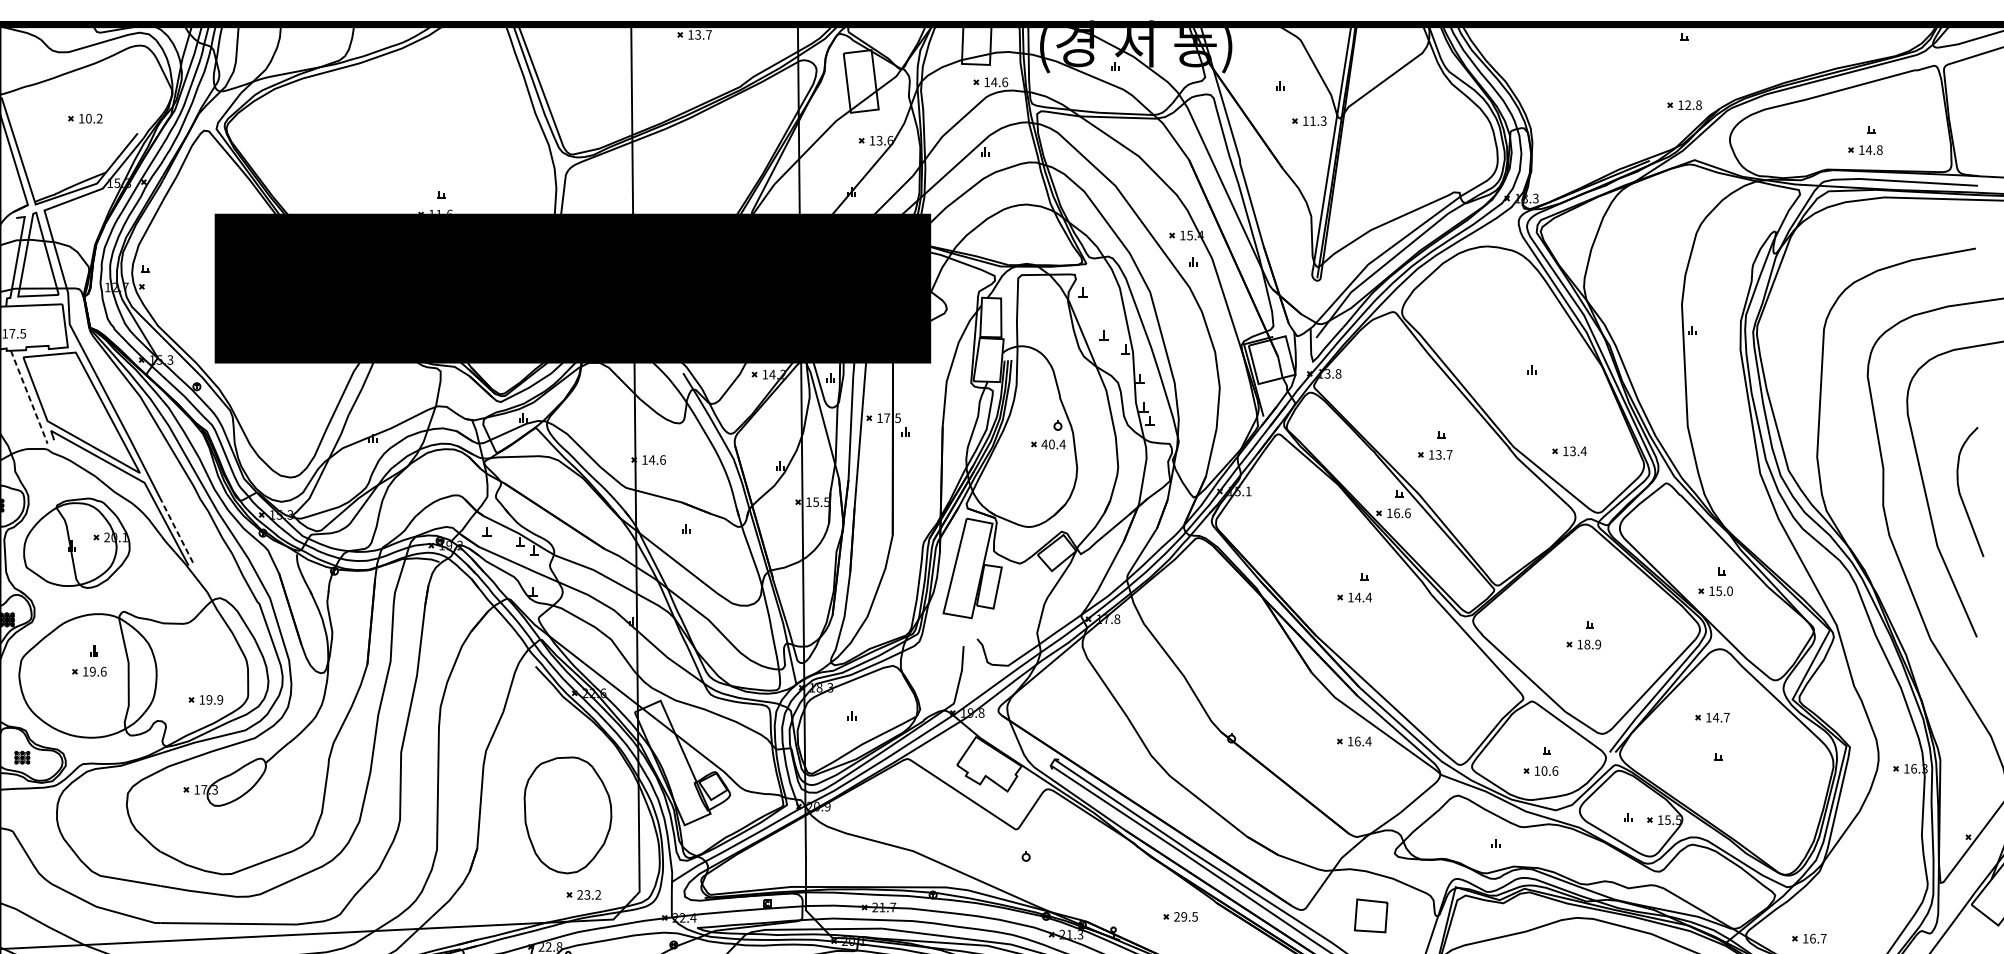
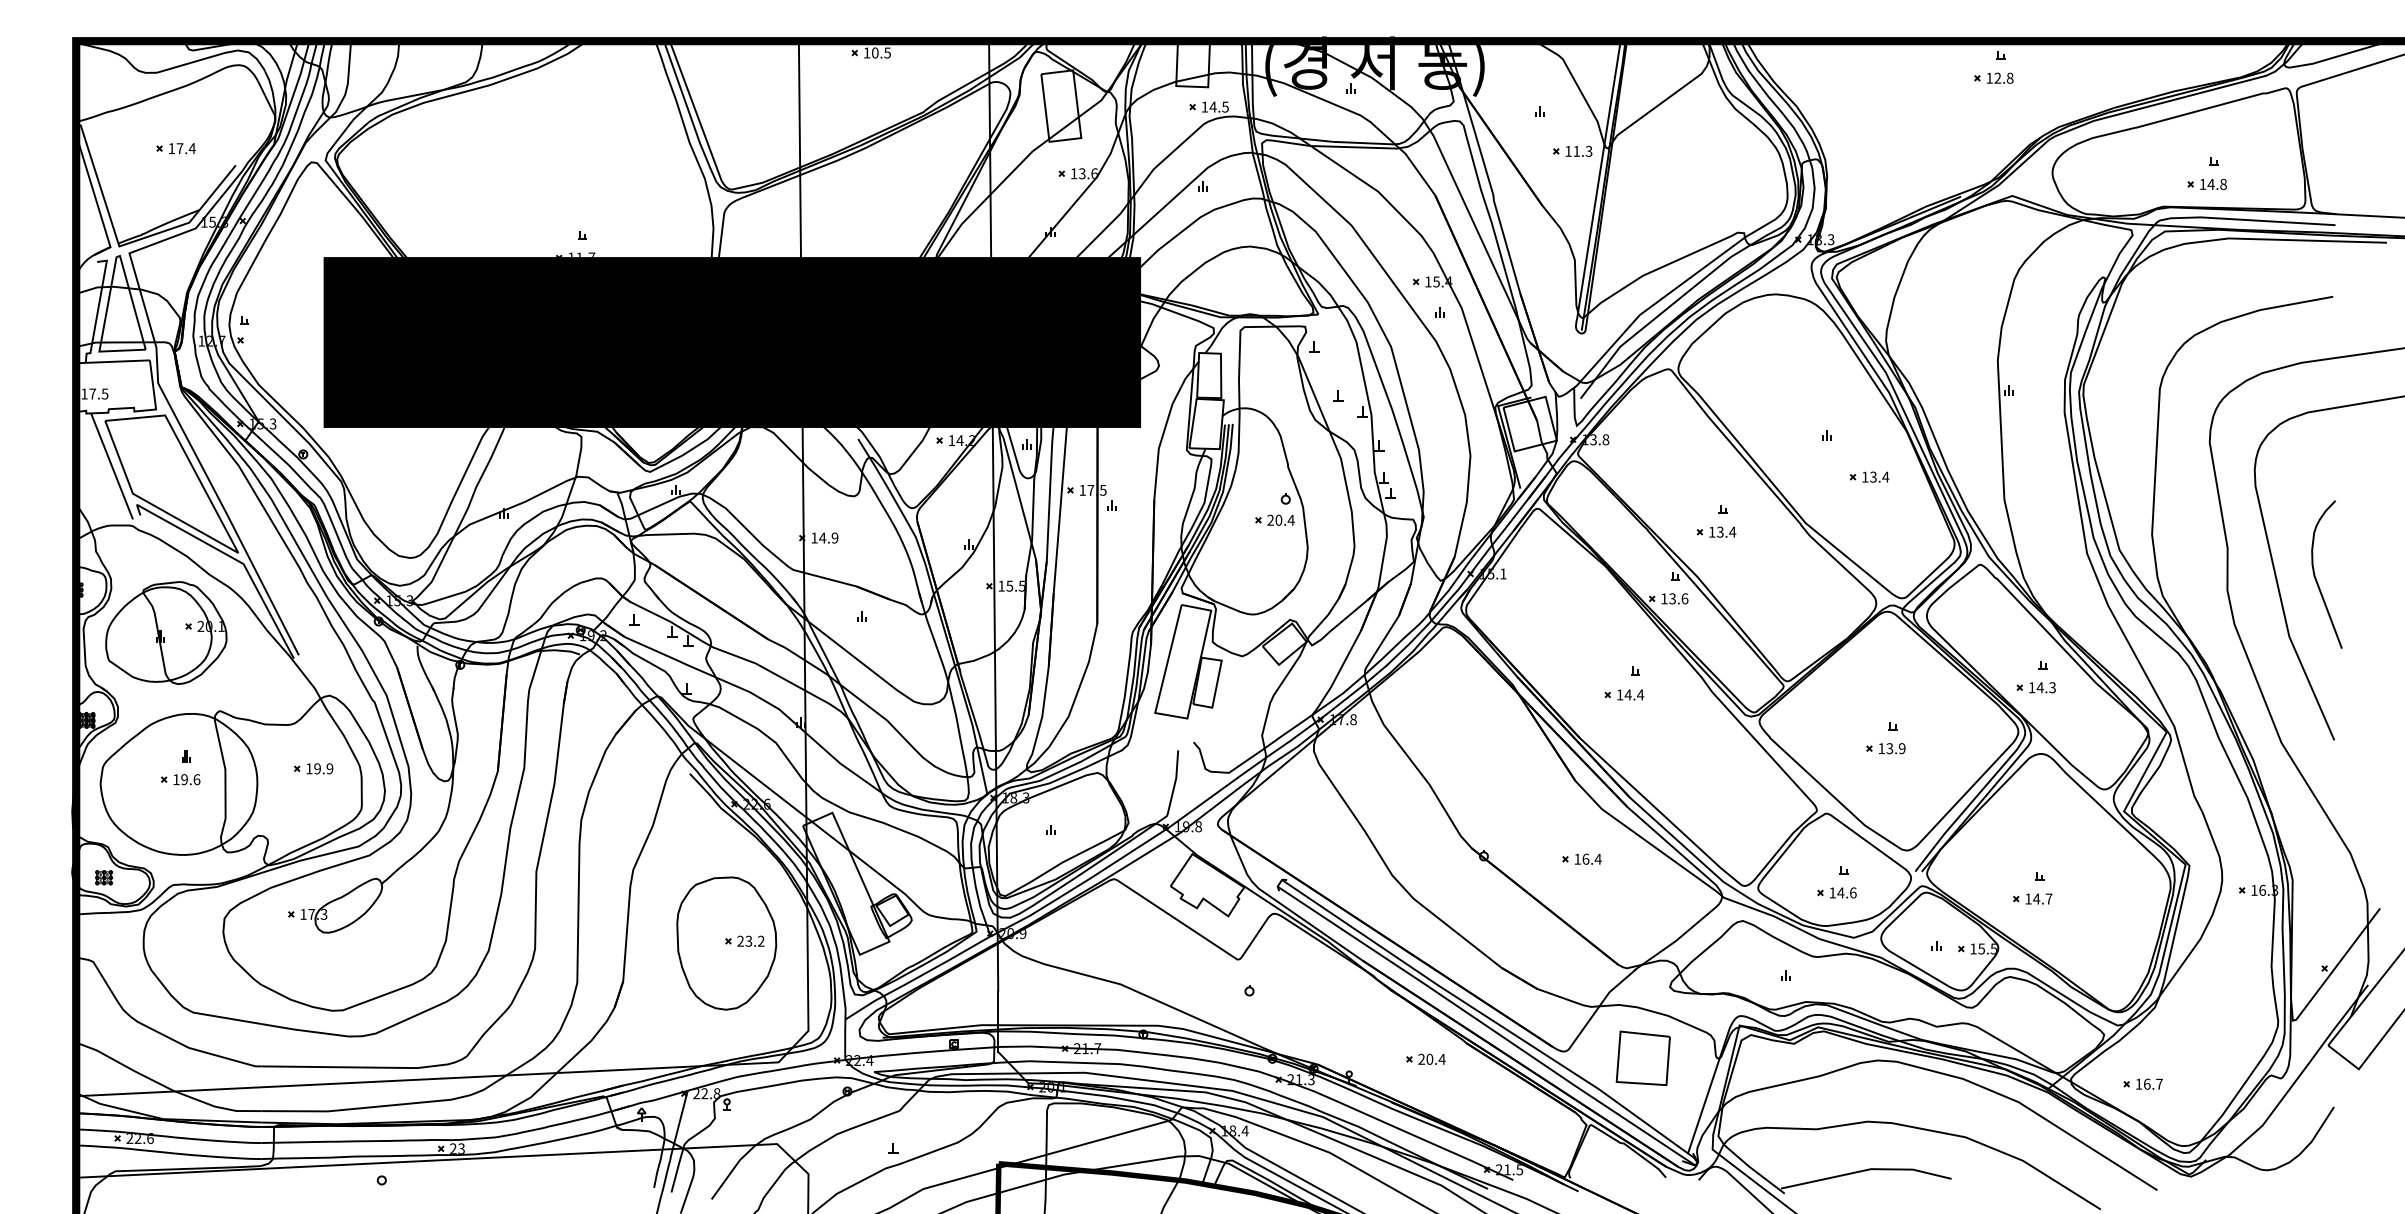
text: (702, 34) -> (880, 52), 13.7 -> 10.5
text: (1005, 81) -> (1225, 106), 14.6 -> 14.5
part: (1684, 104) -> (1993, 77), moved
text: (94, 118) -> (186, 148), 10.2 -> 17.4
text: (449, 211) -> (591, 254), 11.6 -> 11.7
line: (29, 397) -> (112, 466), dashed -> solid
text: (1044, 443) -> (1270, 519), 40.4 -> 20.4
part: (1569, 450) -> (1869, 476), moved
text: (1449, 454) -> (1732, 531), 13.7 -> 13.4
text: (662, 459) -> (834, 537), 14.6 -> 14.9
text: (1396, 512) -> (1672, 598), 16.6 -> 13.6
line: (176, 531) -> (280, 619), dashed -> solid
text: (1723, 590) -> (2045, 687), 15.0 -> 14.3
text: (1587, 644) -> (1889, 748), 18.9 -> 13.9
part: (205, 699) -> (313, 768), moved
part: (1712, 717) -> (2032, 898), moved
part: (1353, 740) -> (1581, 858), moved
text: (1544, 770) -> (1840, 892), 10.6 -> 14.6
part: (583, 894) -> (744, 940), moved
part: (1370, 915) -> (1642, 1057), size x1.43
text: (1189, 917) -> (1435, 1059), 29.5 -> 20.4

